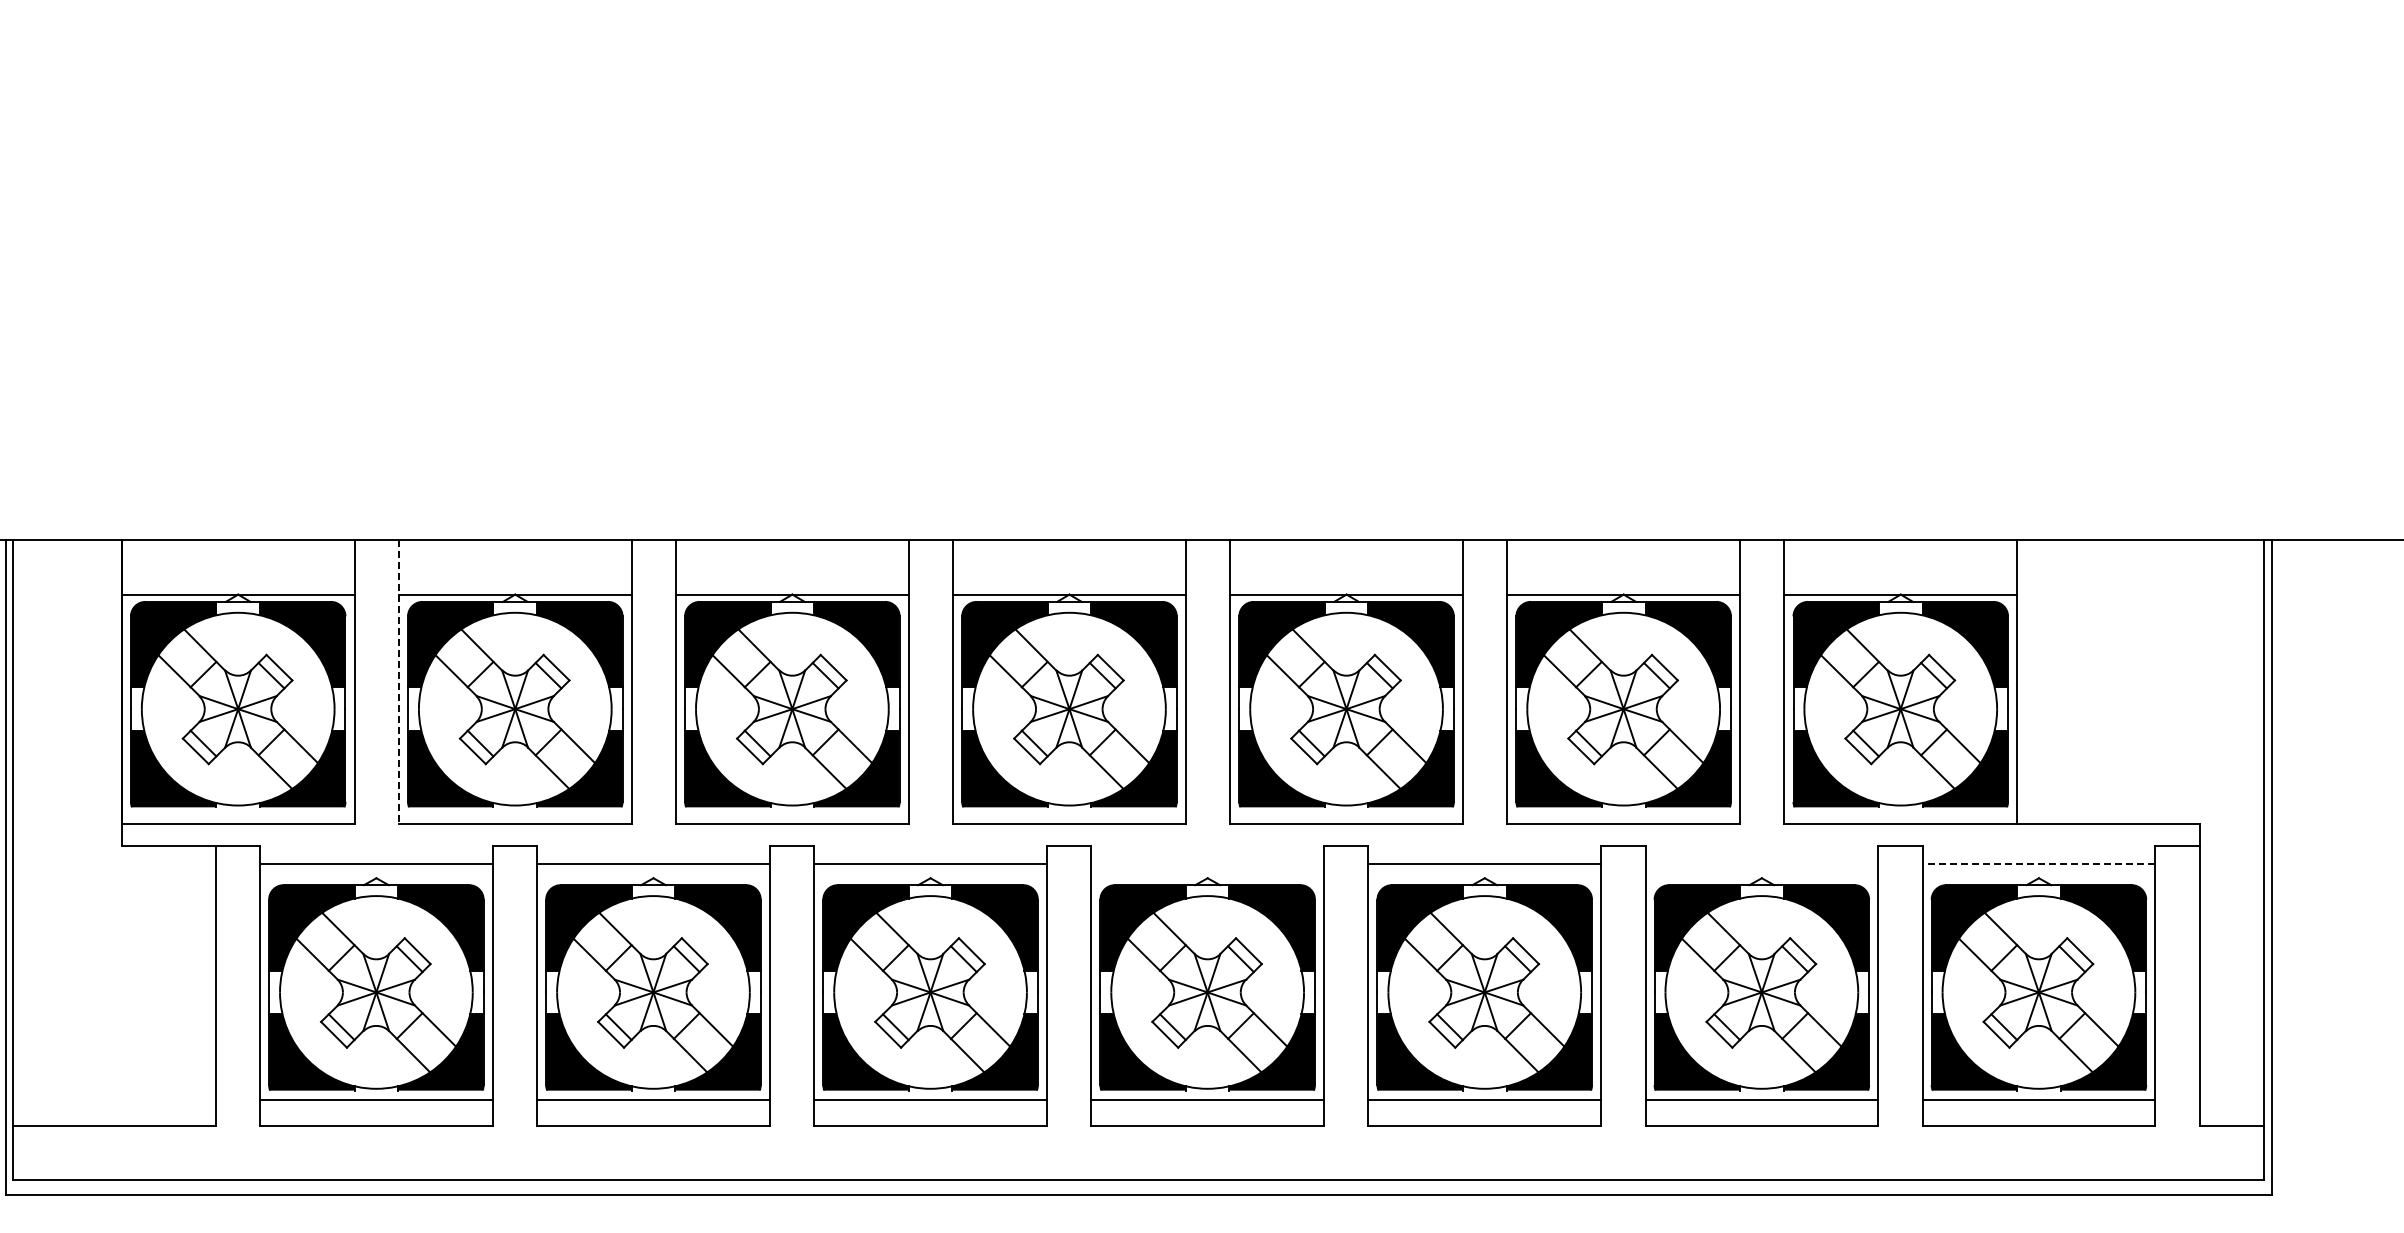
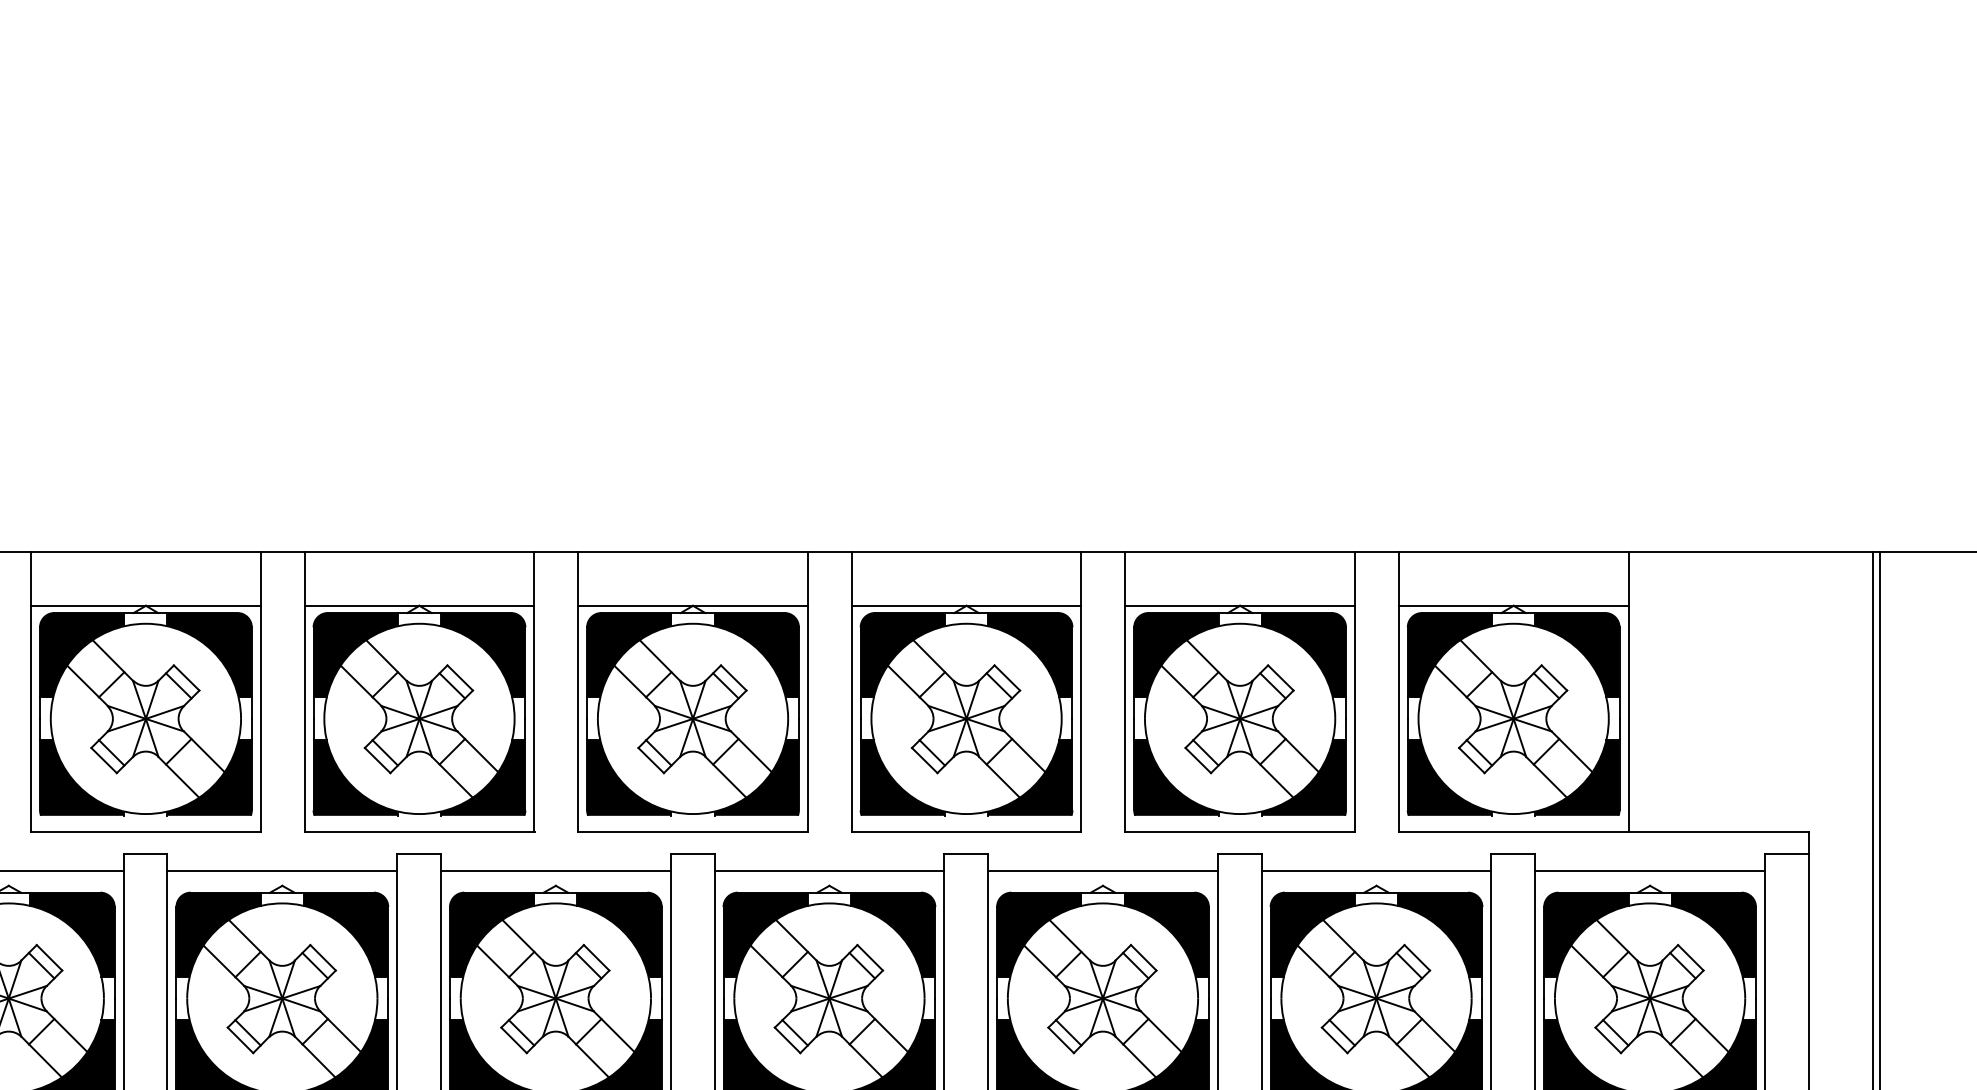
line: (398, 681) -> (30, 691), dashed -> solid
line: (1207, 863) -> (829, 871), added
line: (1761, 863) -> (1376, 871), added
line: (2038, 863) -> (1649, 871), dashed -> solid

